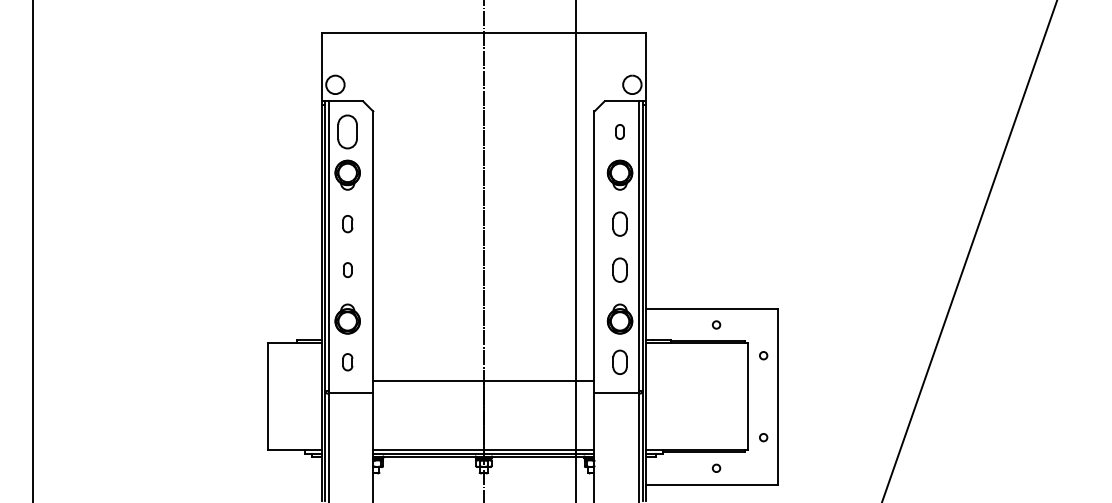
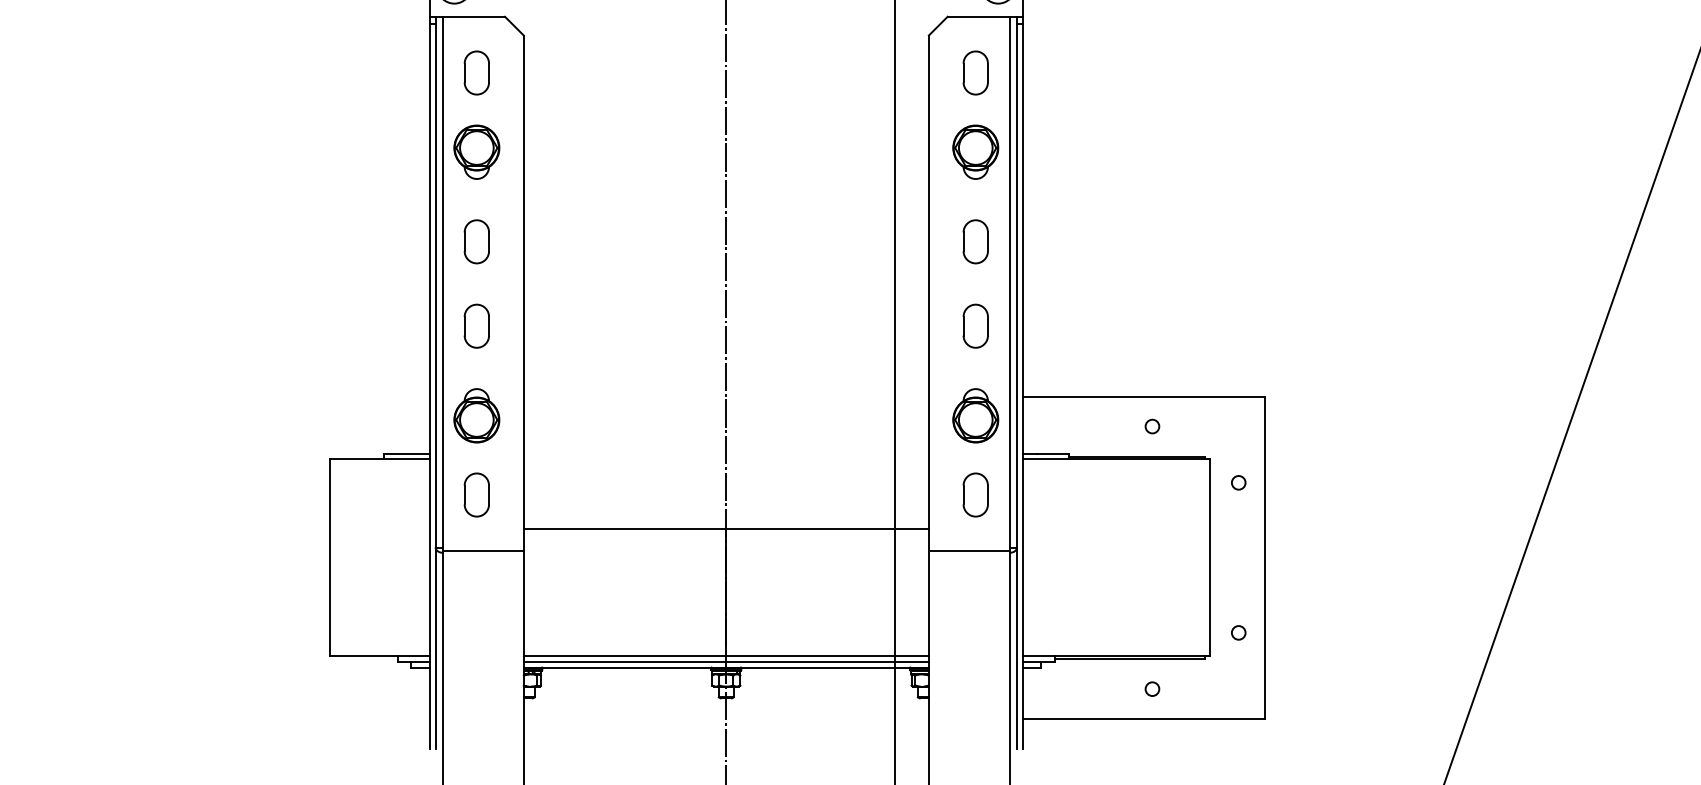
part: (347, 131) -> (476, 72), size x0.71
part: (619, 131) -> (974, 72), size x1.67
part: (347, 223) -> (476, 240), size x1.43
part: (347, 269) -> (476, 324), size x1.67
part: (347, 361) -> (476, 493), size x1.43

